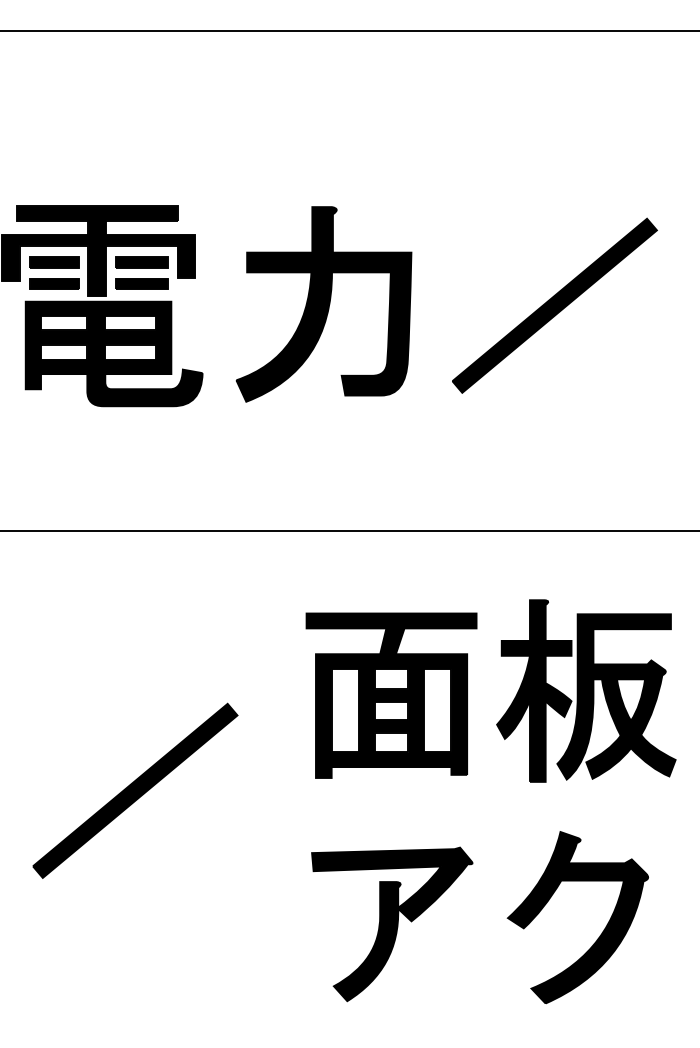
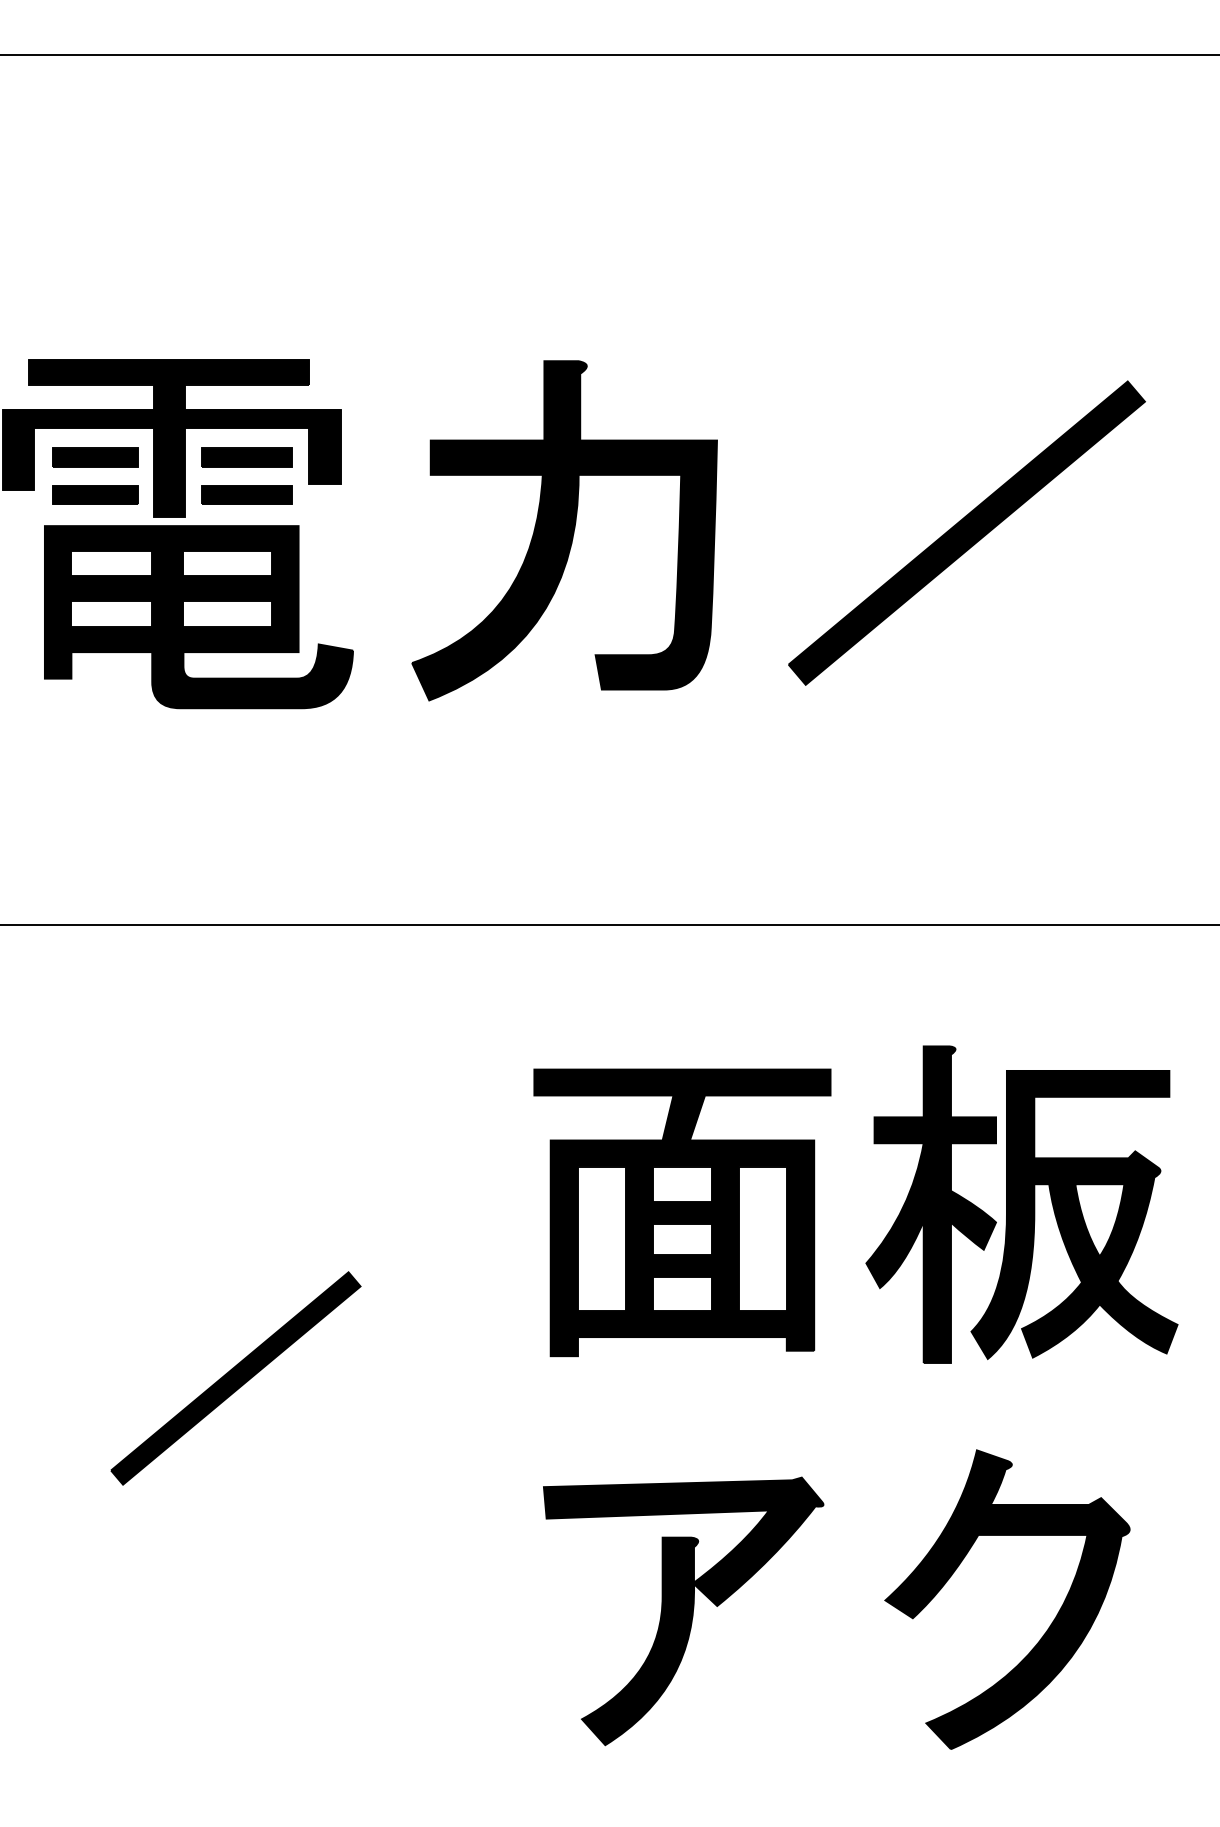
part: (135, 790) -> (236, 1378), size x0.7

